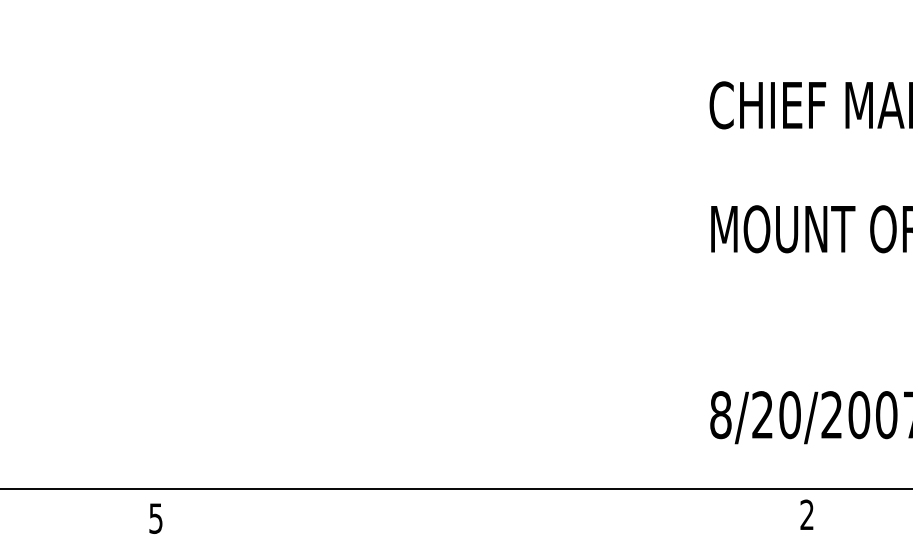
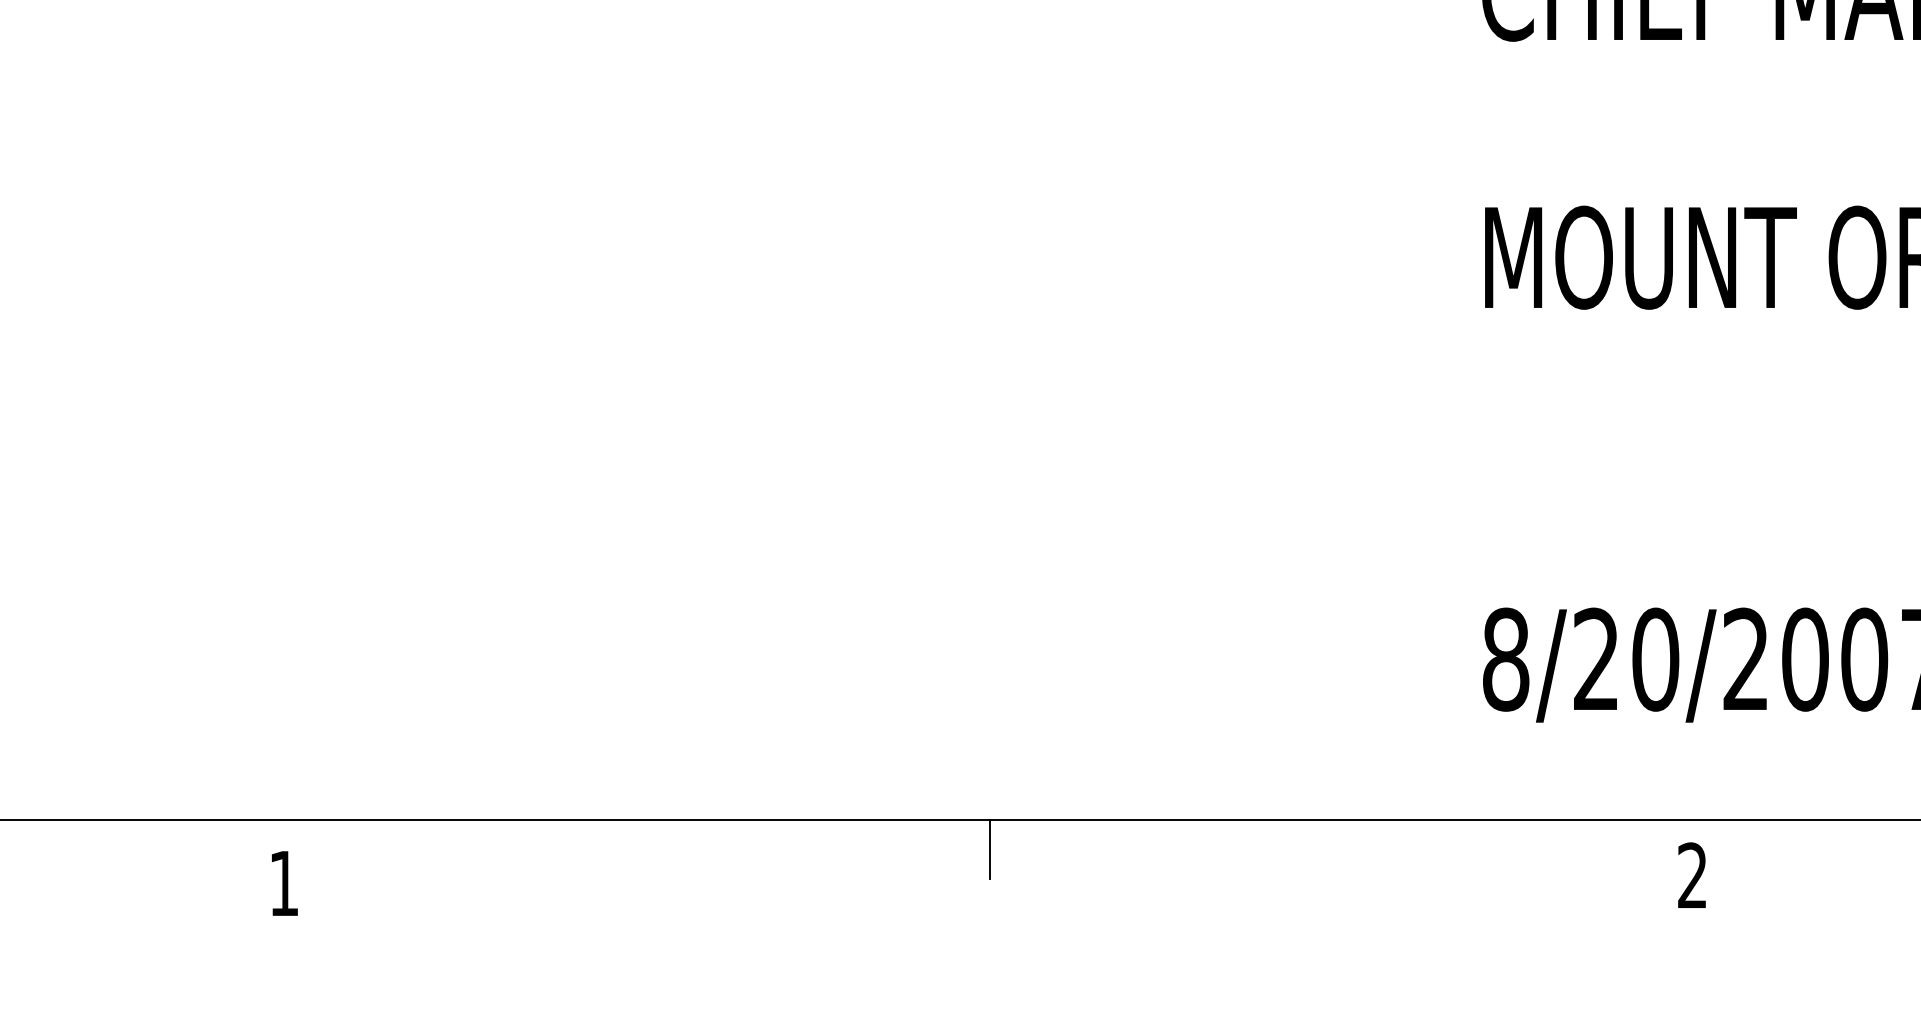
line: (482, 502) -> (990, 848), added
text: (155, 518) -> (283, 883), 5 -> 1

